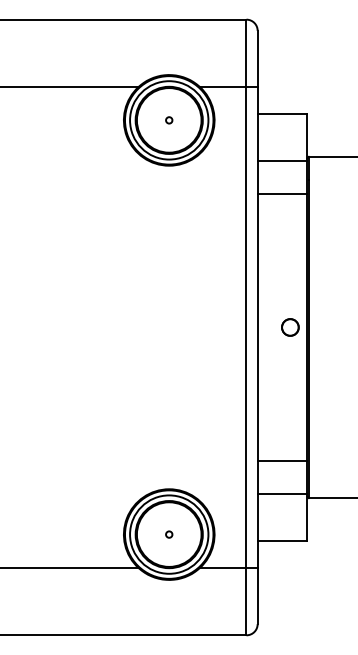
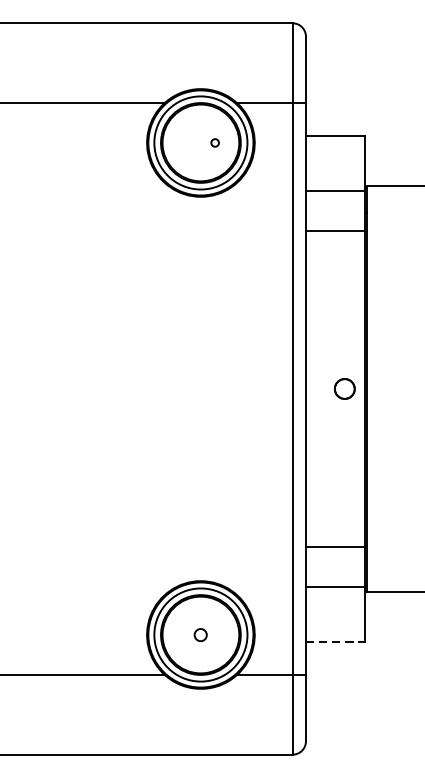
circle: (169, 120) -> (215, 143), moved
circle: (169, 534) -> (201, 634), size x1.6
line: (282, 540) -> (335, 642), solid -> dashed

